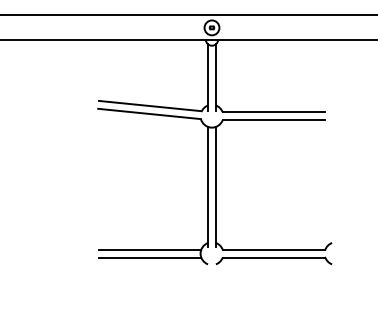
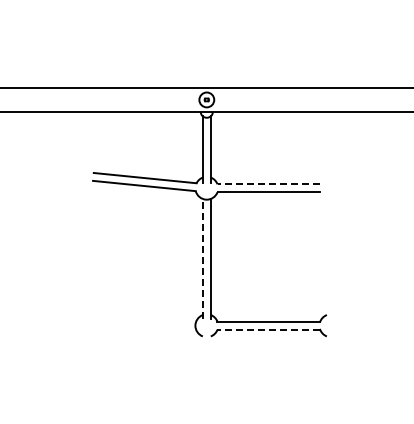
line: (273, 112) -> (268, 184), solid -> dashed
line: (207, 186) -> (202, 258), solid -> dashed
line: (149, 249) -> (144, 321), removed
line: (149, 257) -> (144, 329), removed
line: (273, 257) -> (268, 329), solid -> dashed

